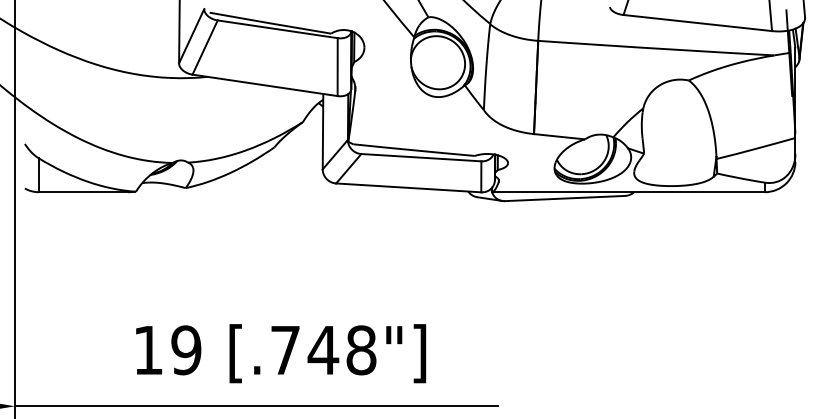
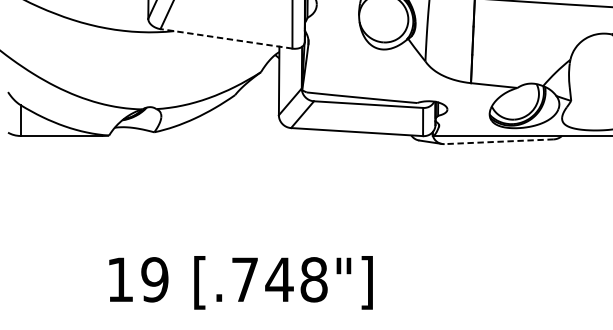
line: (264, 85) -> (225, 38), solid -> dashed
line: (564, 198) -> (498, 141), solid -> dashed

